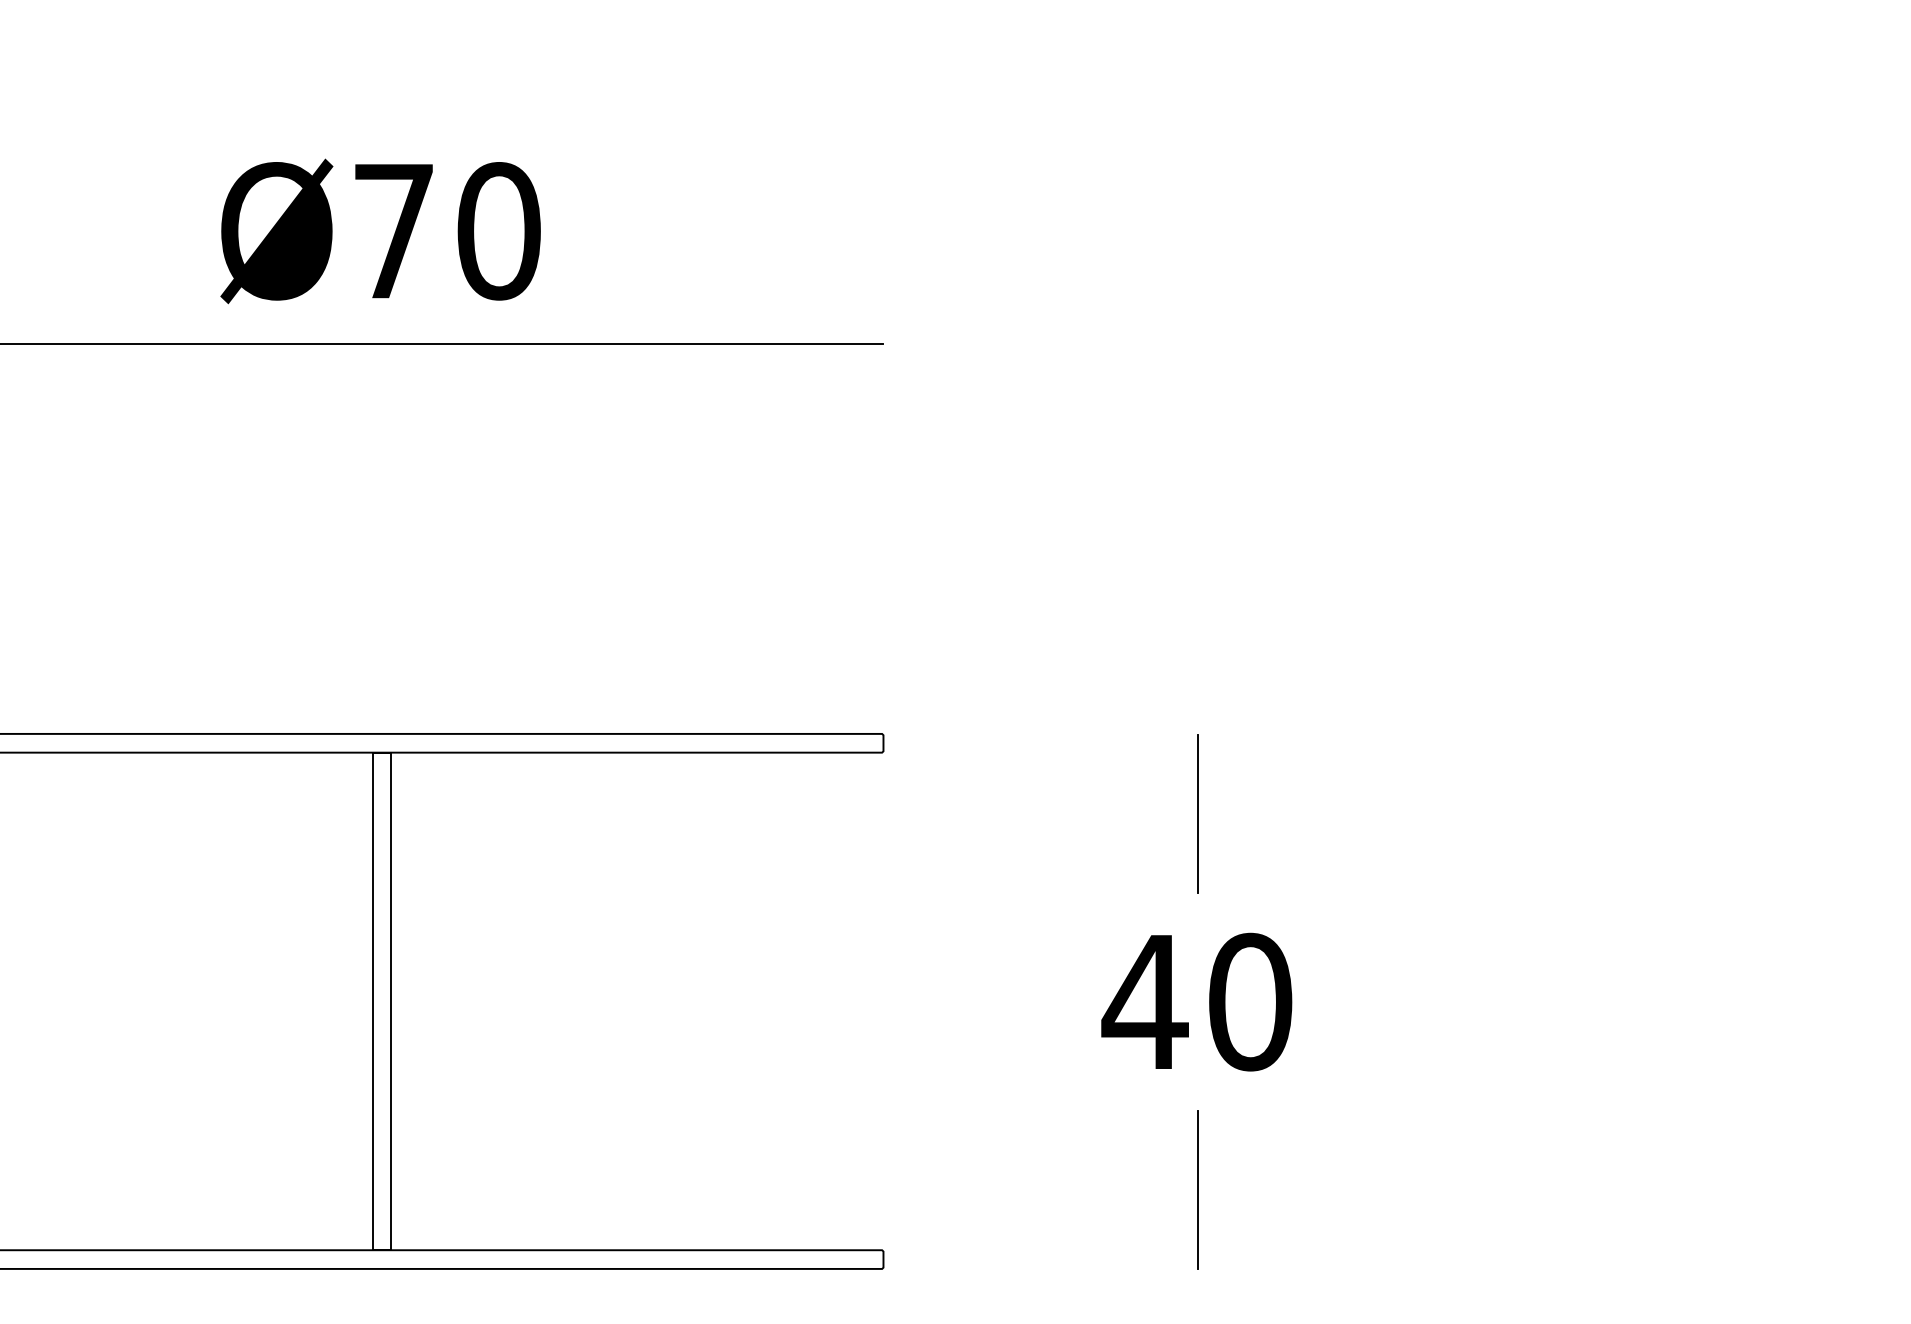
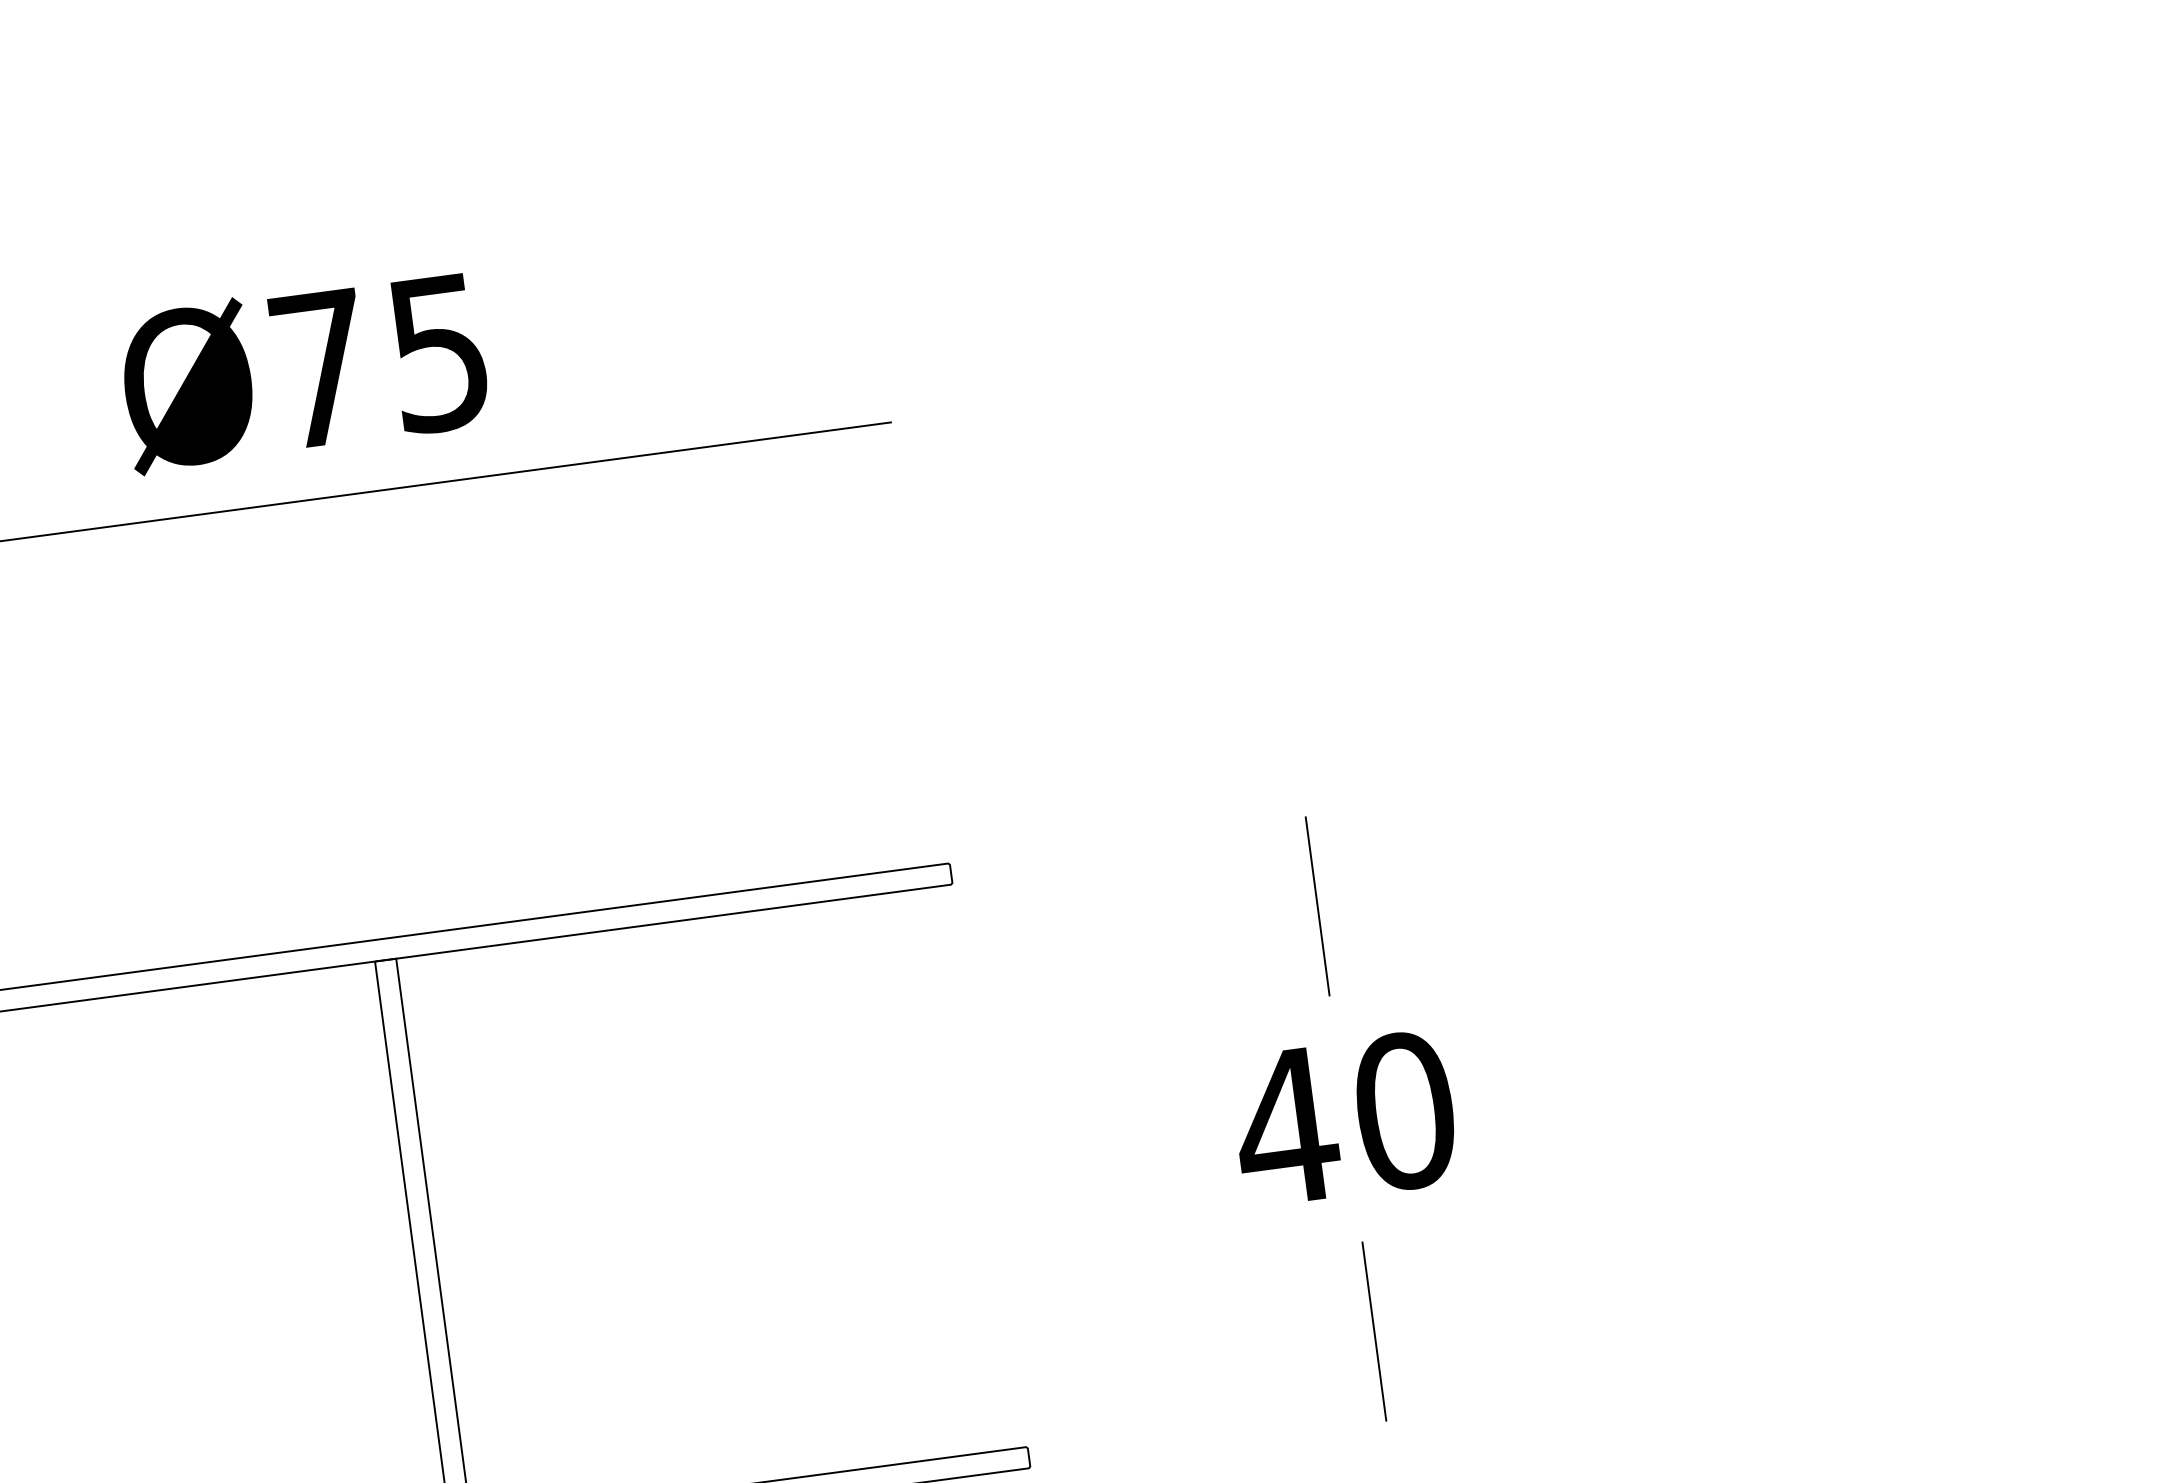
text: (498, 231) -> (438, 353), Ø70 -> Ø75

